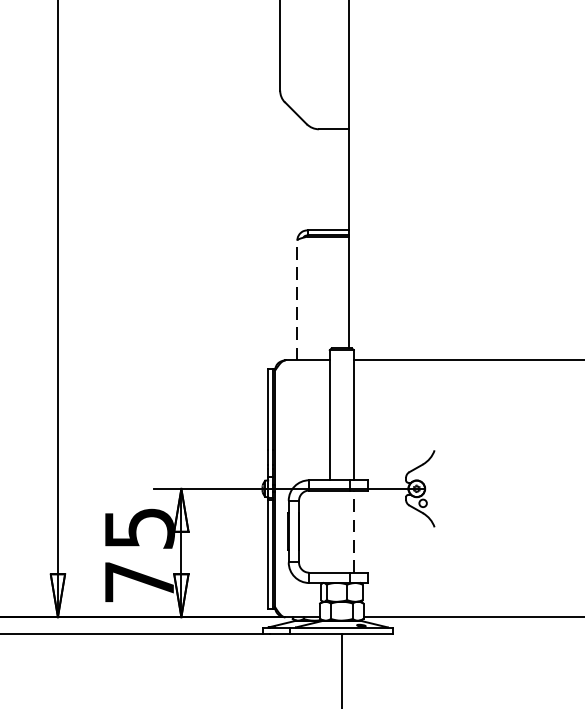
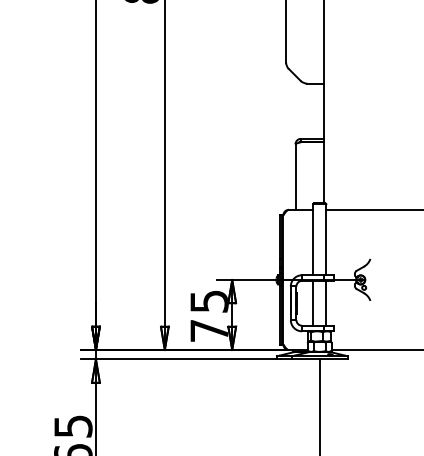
line: (297, 301) -> (295, 177), dashed -> solid
line: (330, 530) -> (313, 302), added
line: (354, 530) -> (326, 302), dashed -> solid

